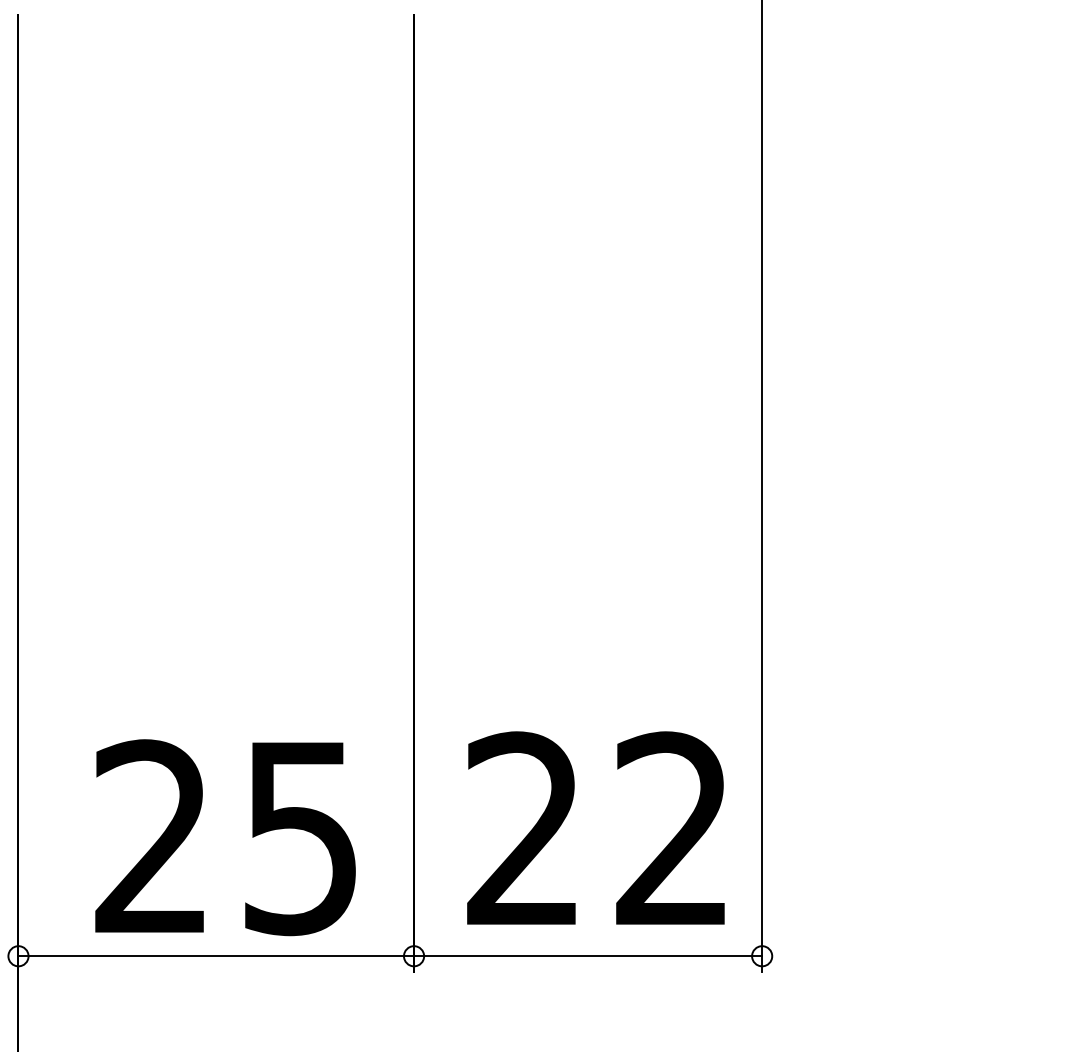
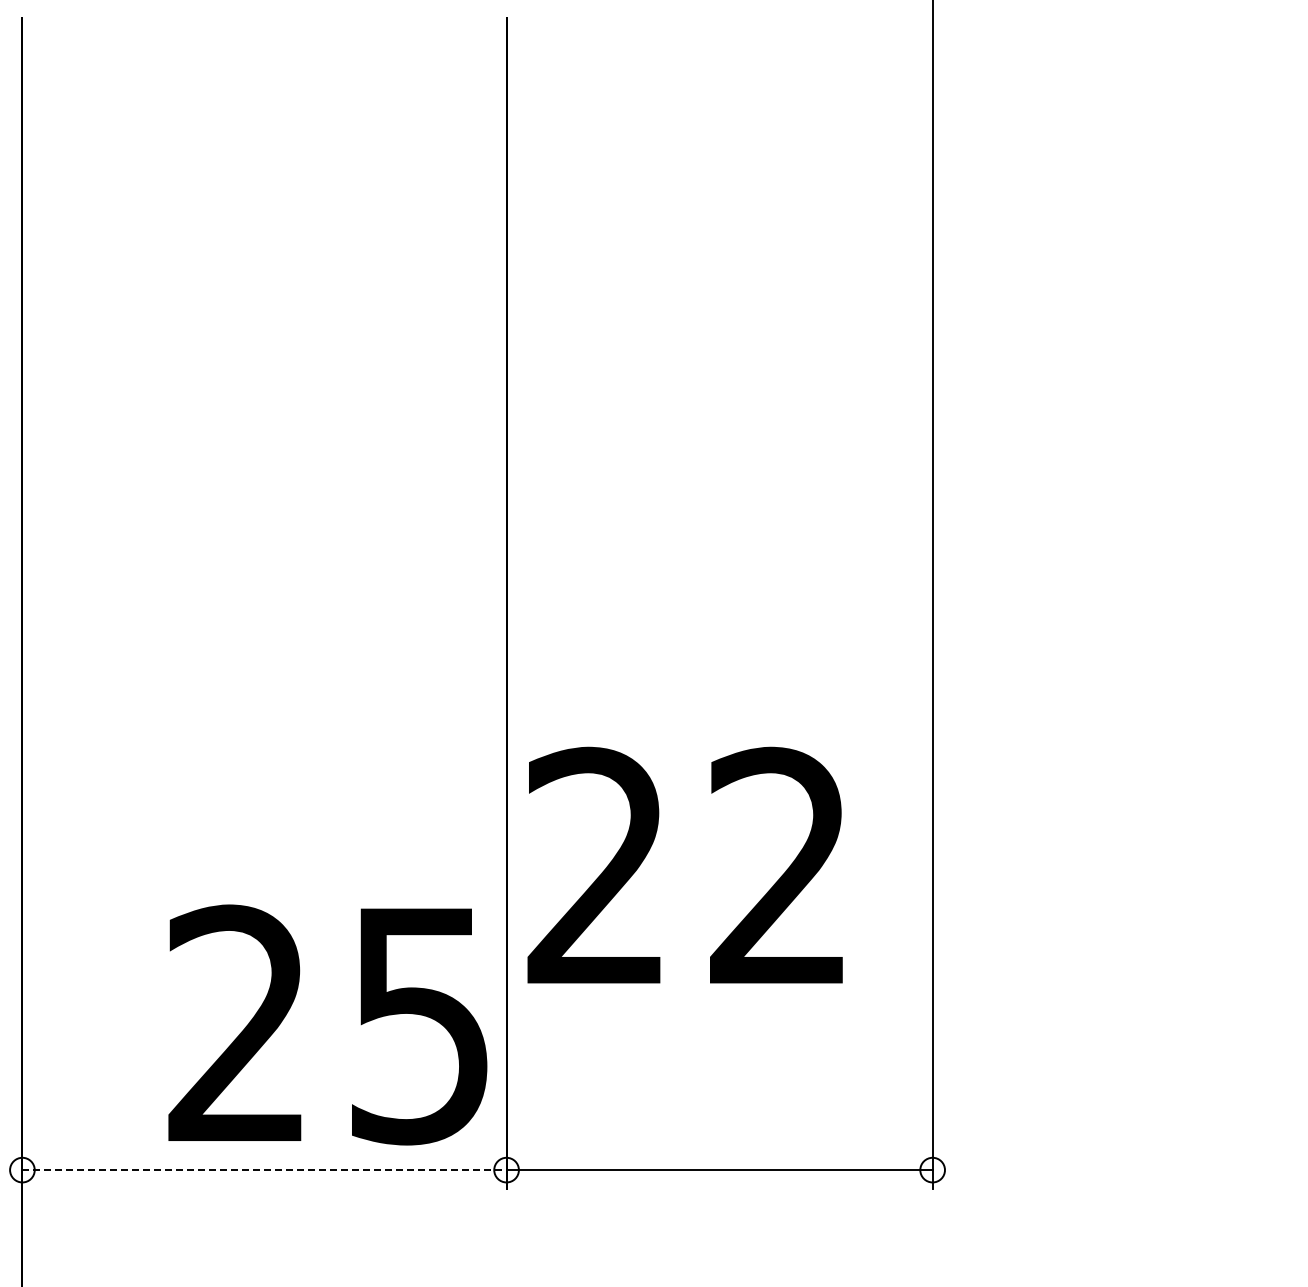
text: (595, 827) -> (684, 864), moved
text: (225, 837) -> (327, 1024), moved
line: (217, 956) -> (265, 1170), solid -> dashed

